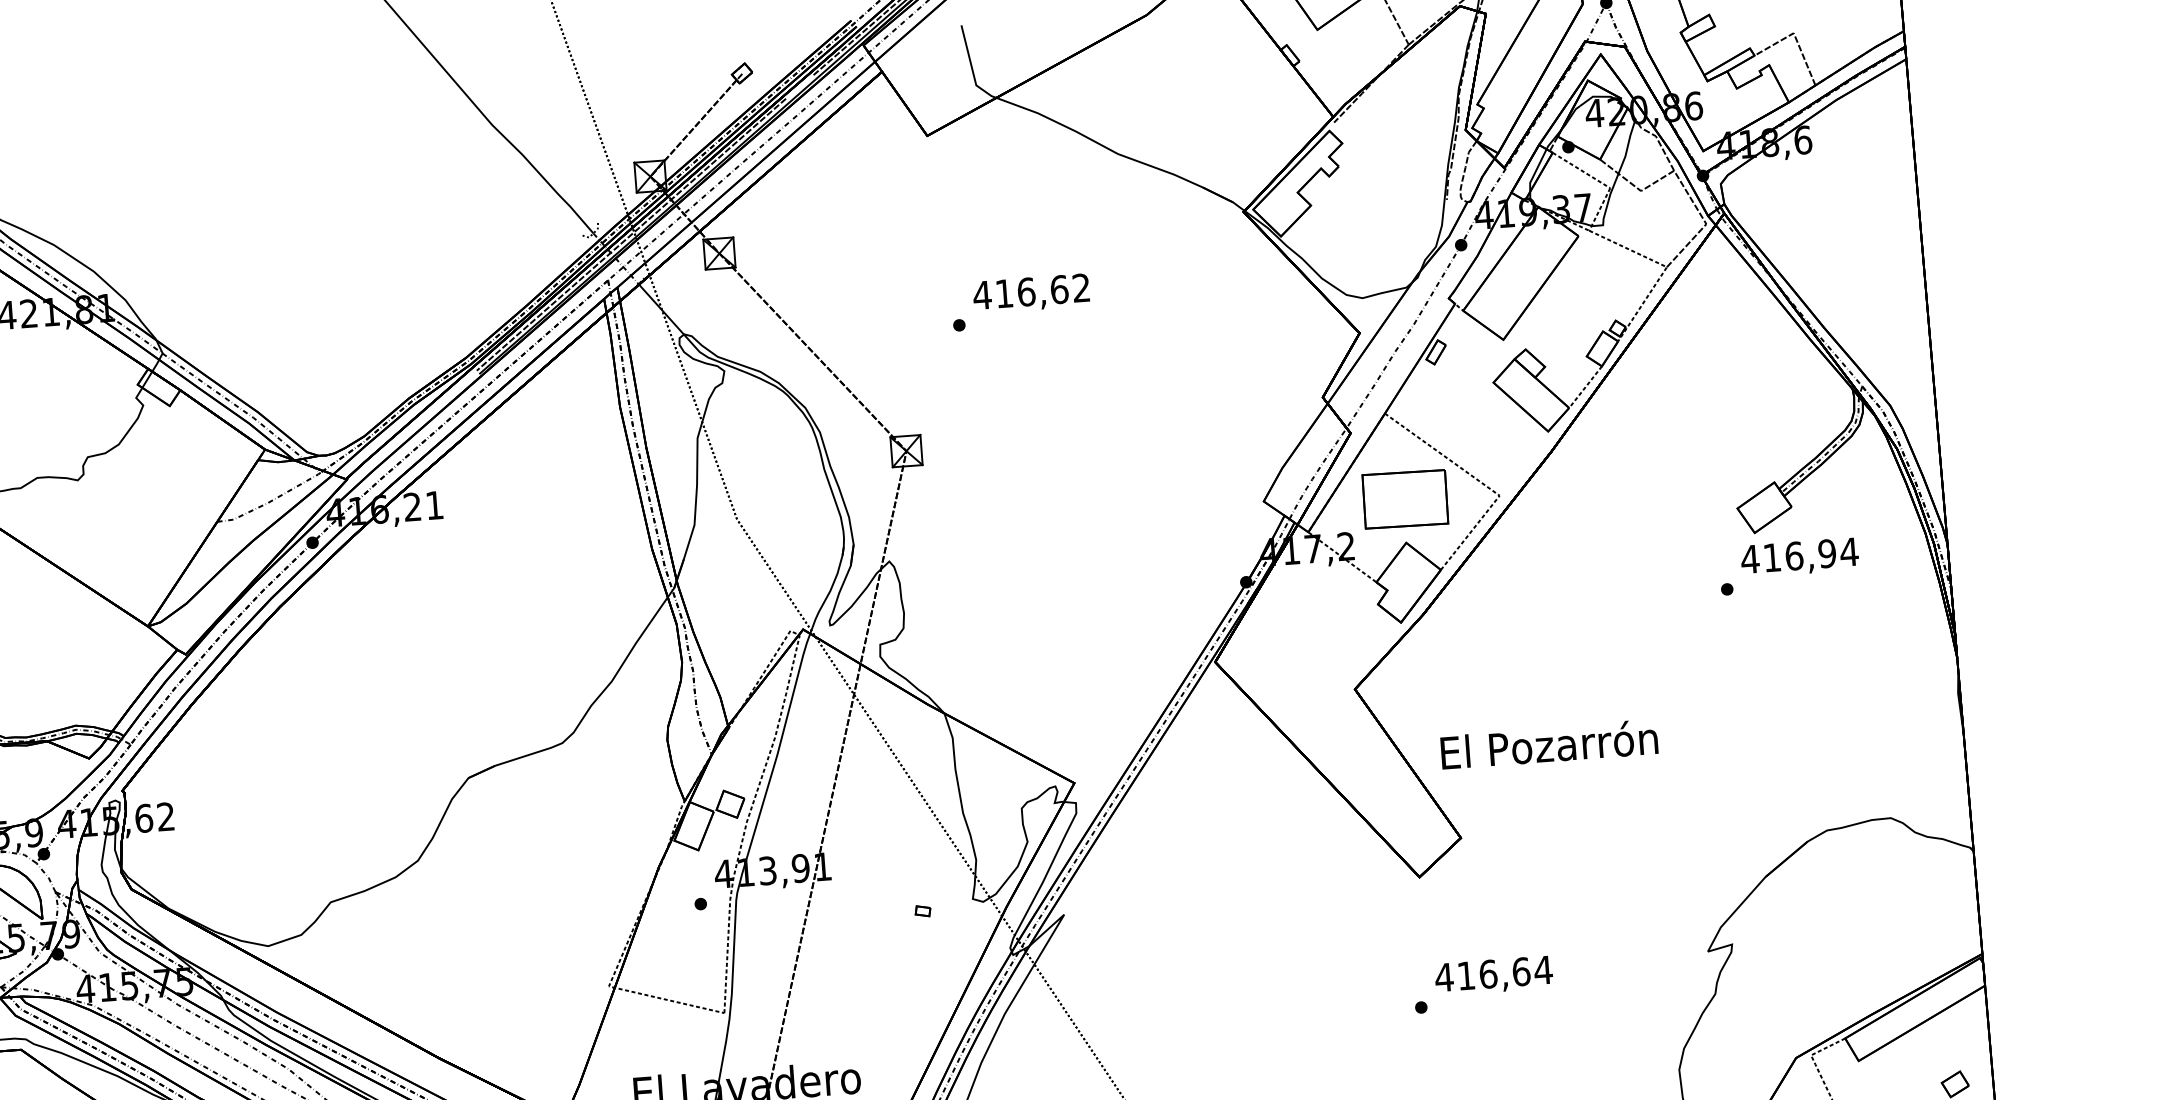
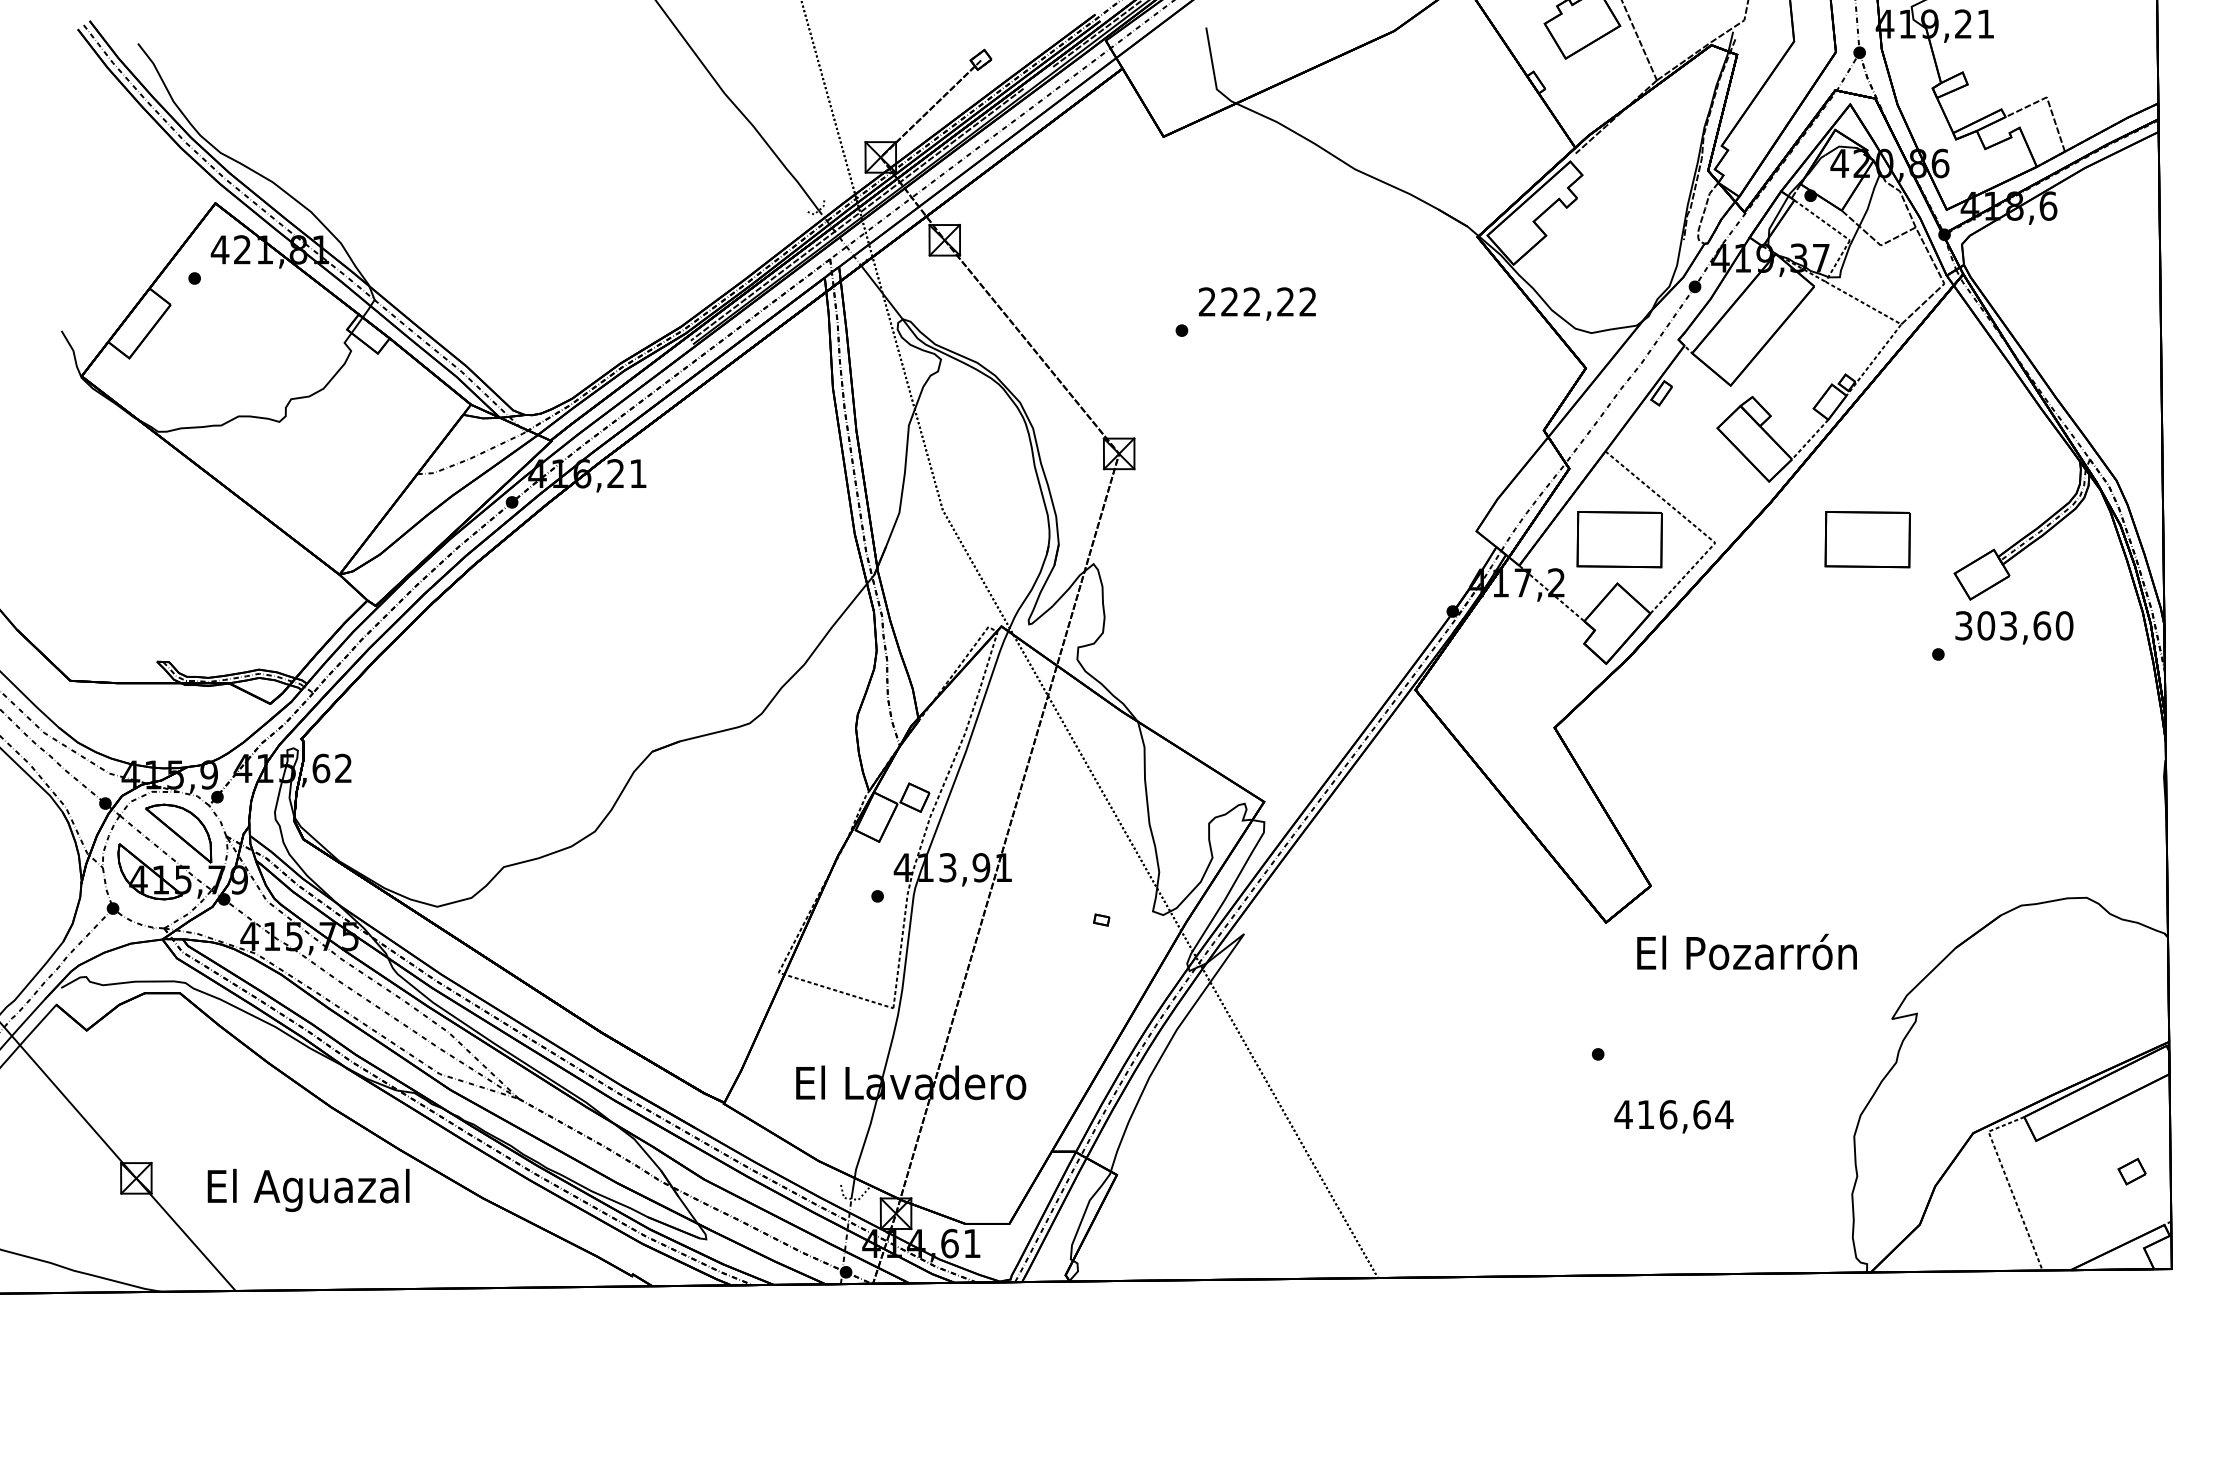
text: (1020, 292) -> (1246, 301), 416,62 -> 222,22
part: (1649, 481) -> (1867, 539), added
text: (1799, 555) -> (2013, 625), 416,94 -> 303,60
text: (1548, 744) -> (1746, 951), moved
text: (1493, 975) -> (1673, 1116), moved

